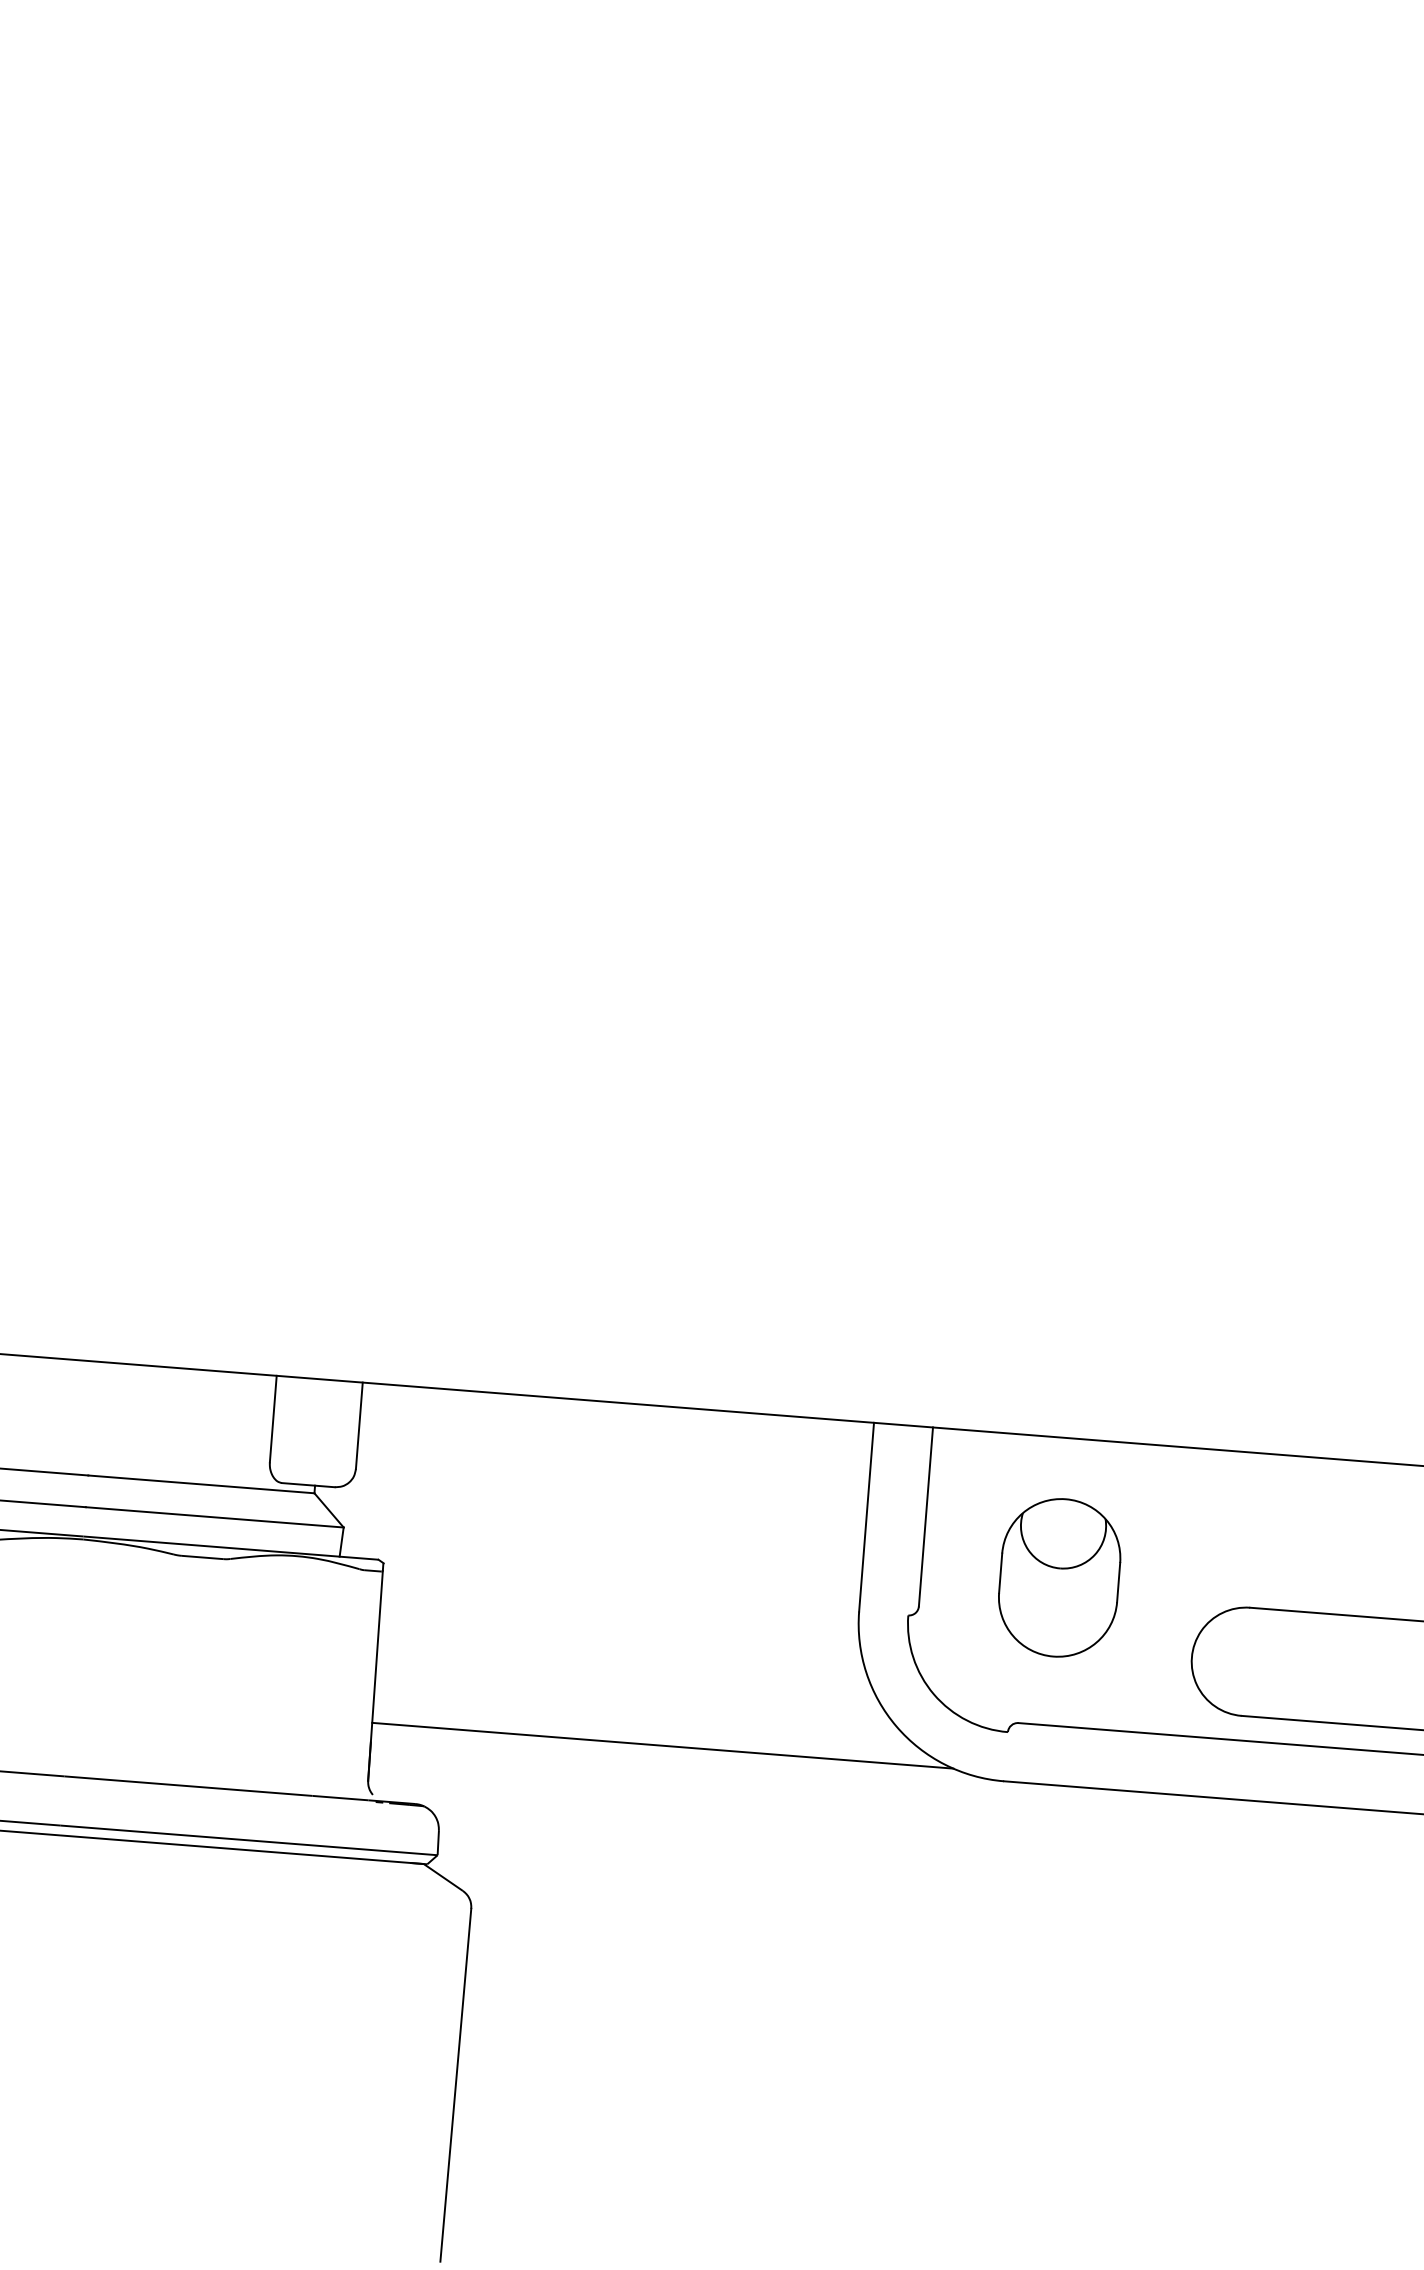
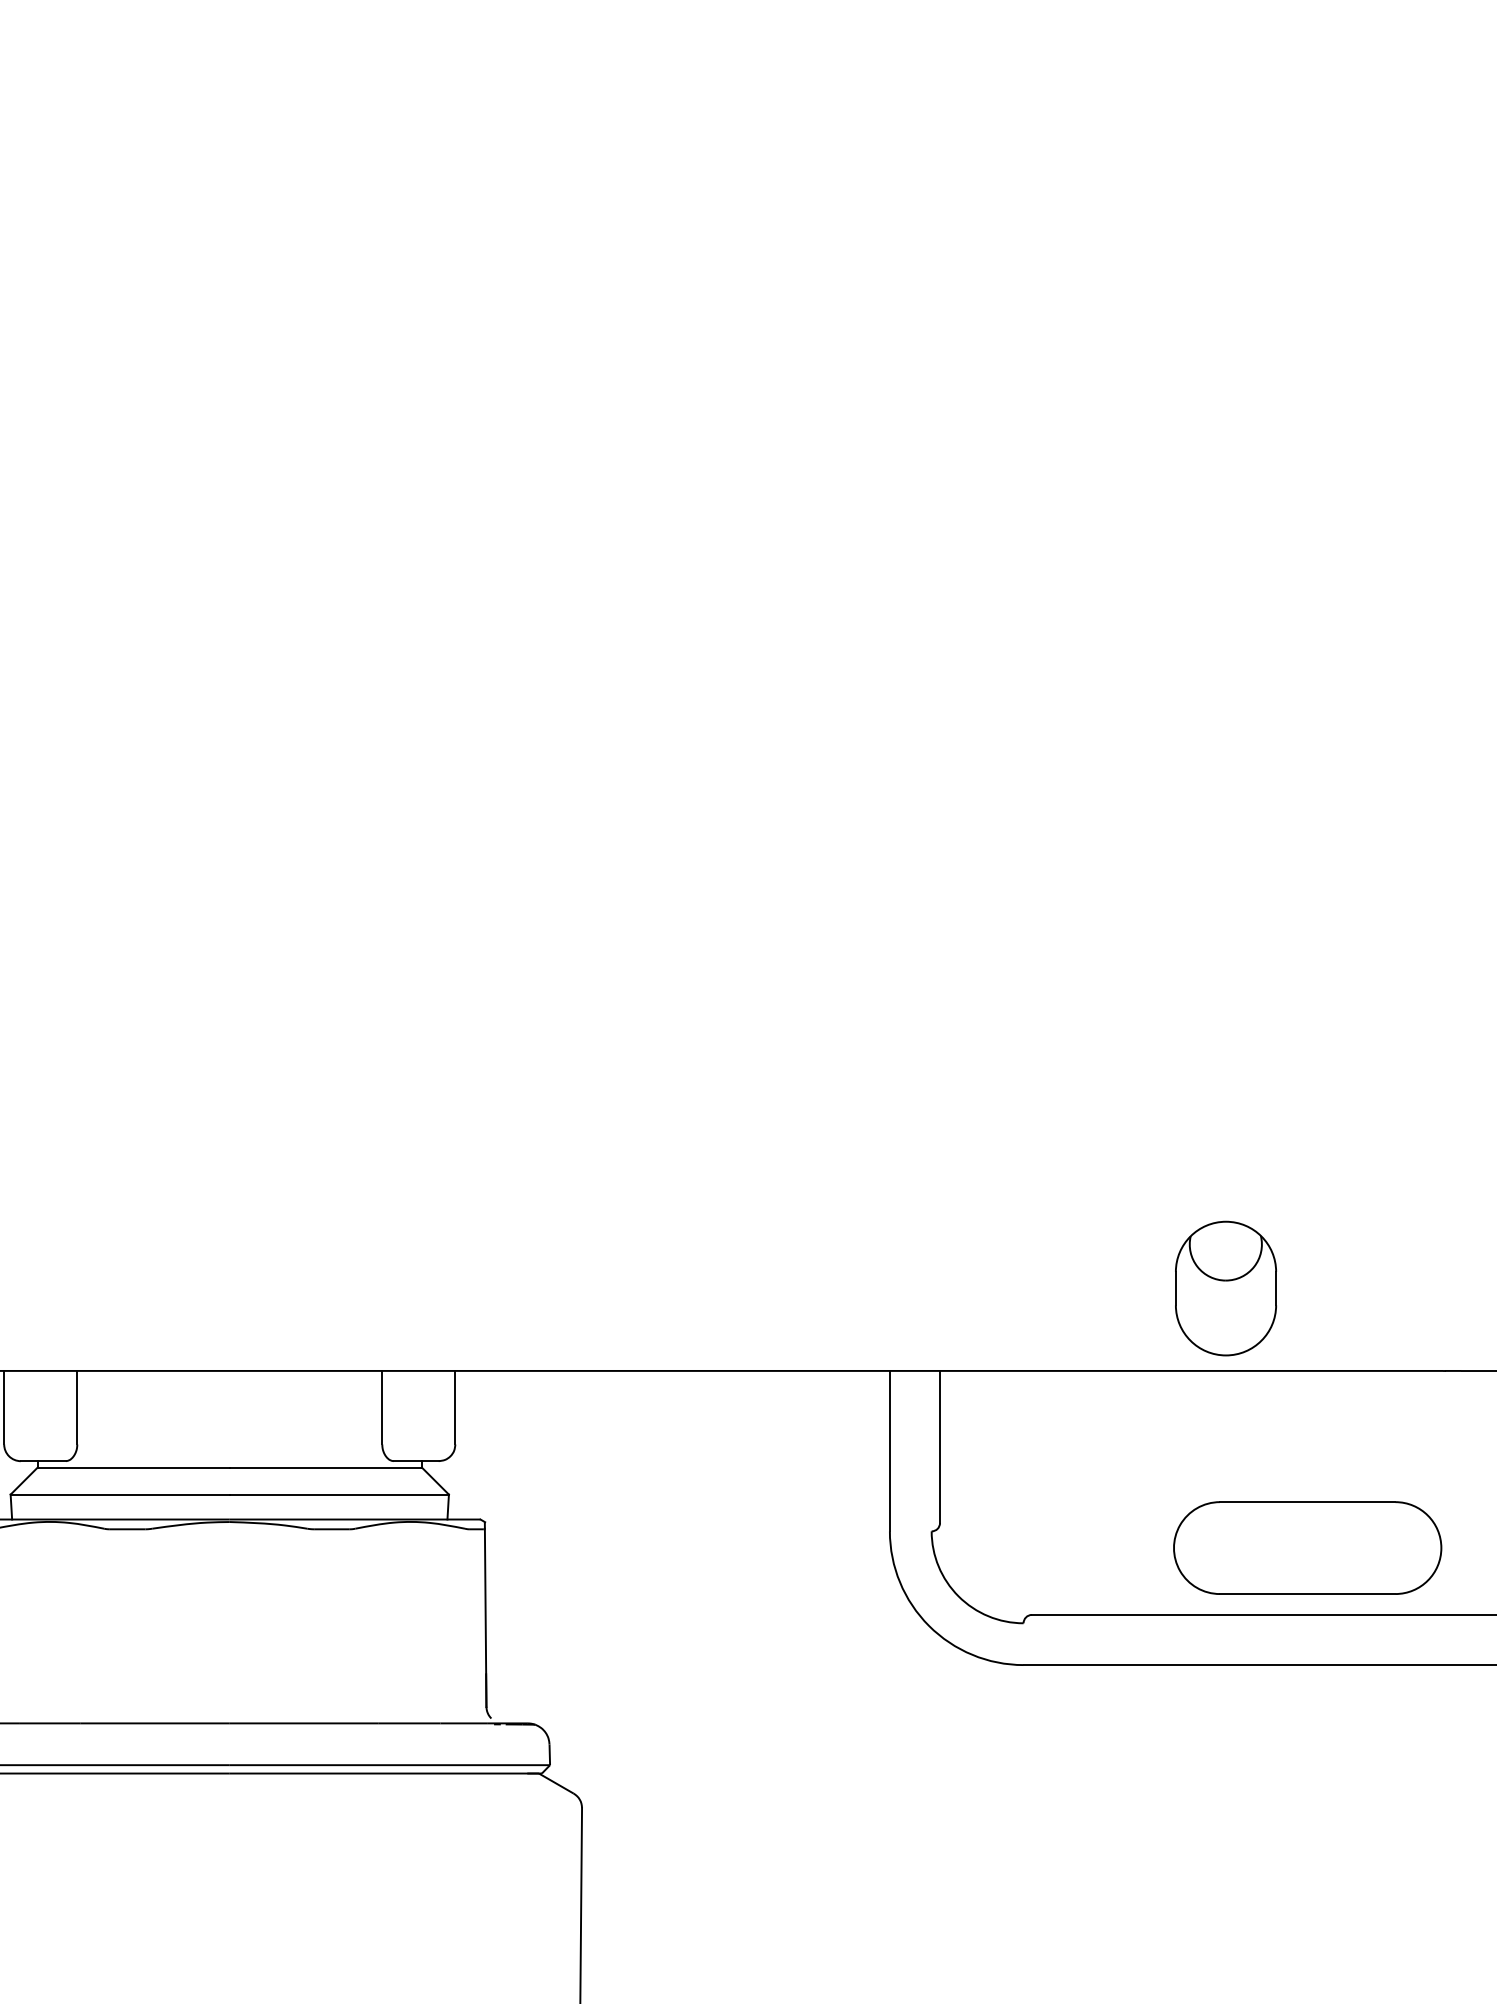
part: (1059, 1577) -> (1225, 1288), moved
line: (662, 1745) -> (732, 1657), removed

